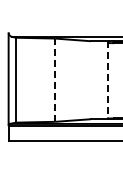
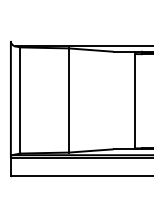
line: (107, 79) -> (134, 99), dashed -> solid
line: (55, 80) -> (69, 100), dashed -> solid

